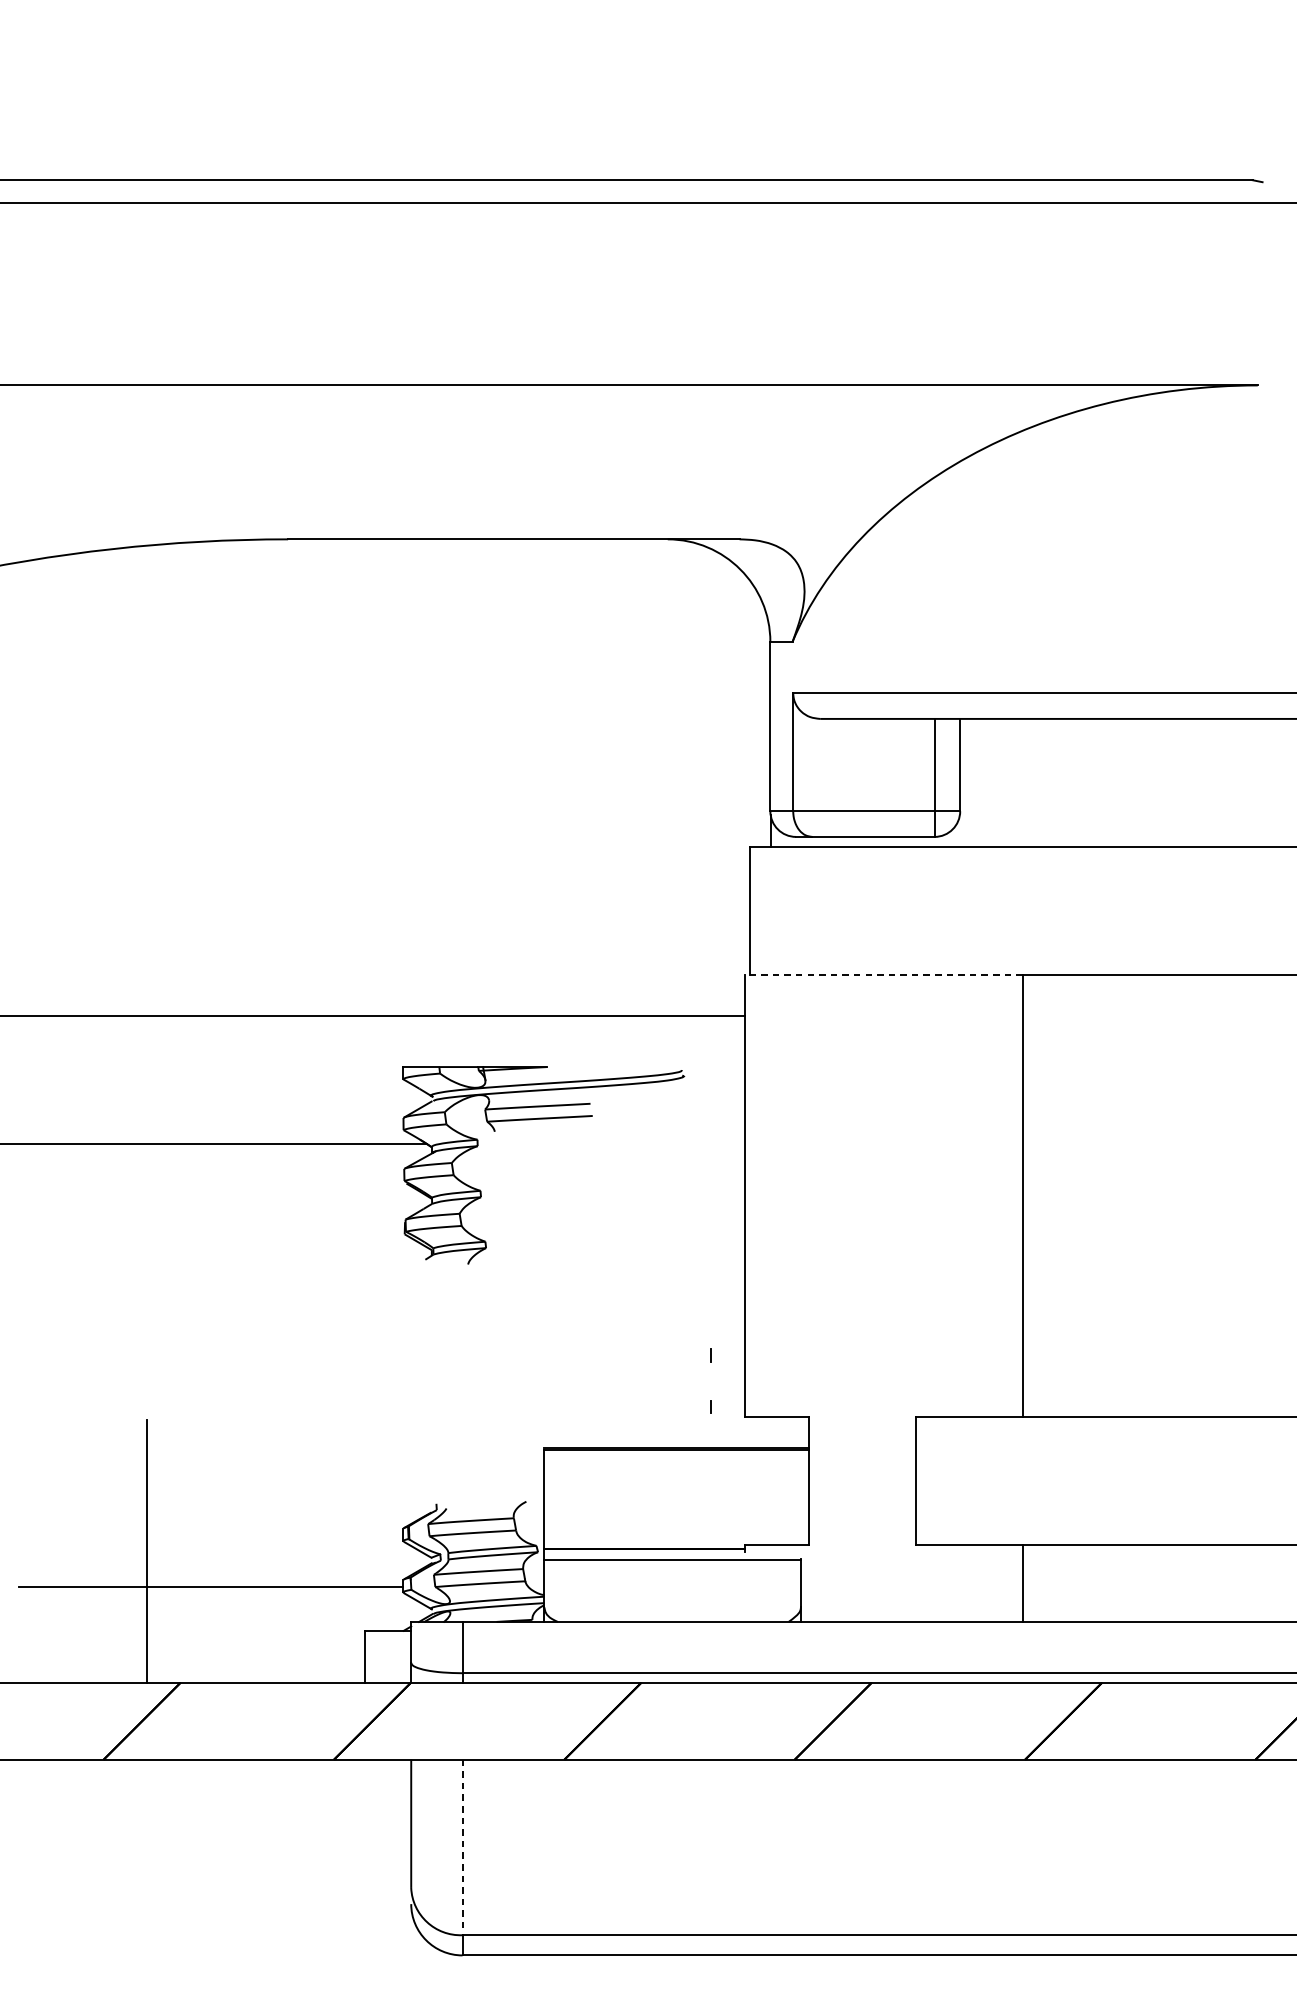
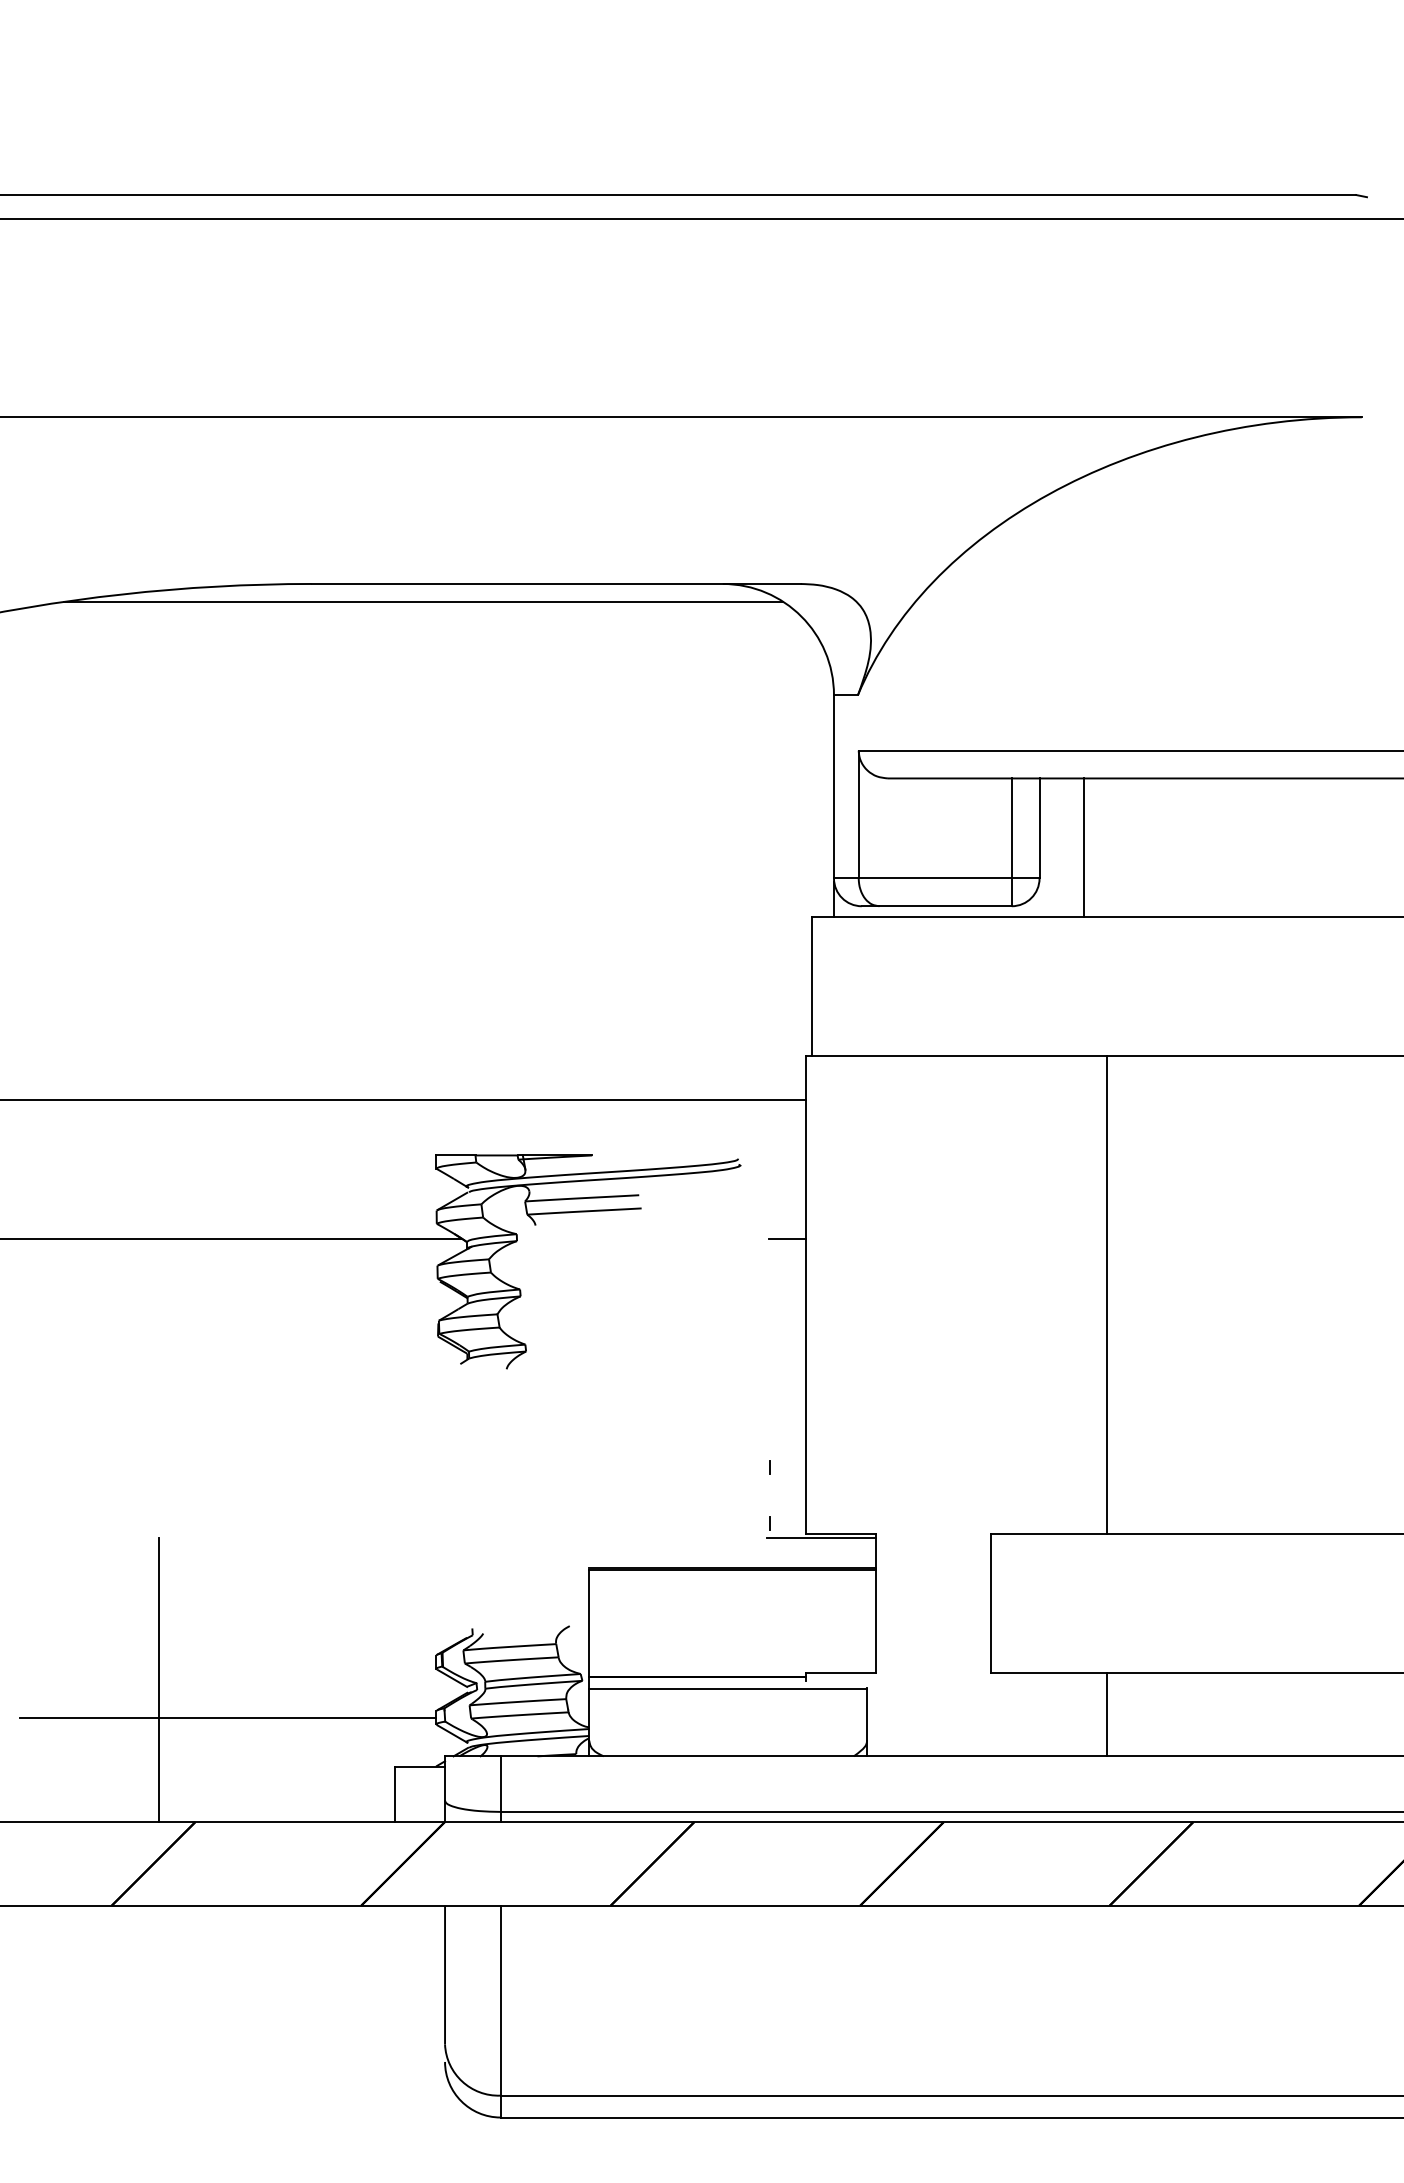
line: (391, 555) -> (423, 601), added
line: (1001, 782) -> (1084, 847), added
line: (883, 975) -> (956, 1056), dashed -> solid
line: (727, 1143) -> (787, 1238), added
line: (758, 1419) -> (821, 1537), added
line: (462, 1848) -> (500, 2001), dashed -> solid

